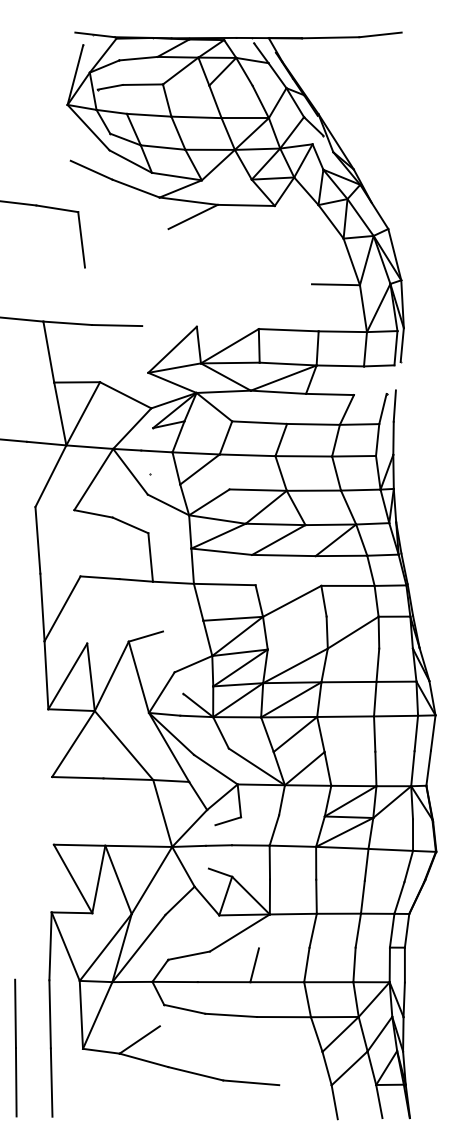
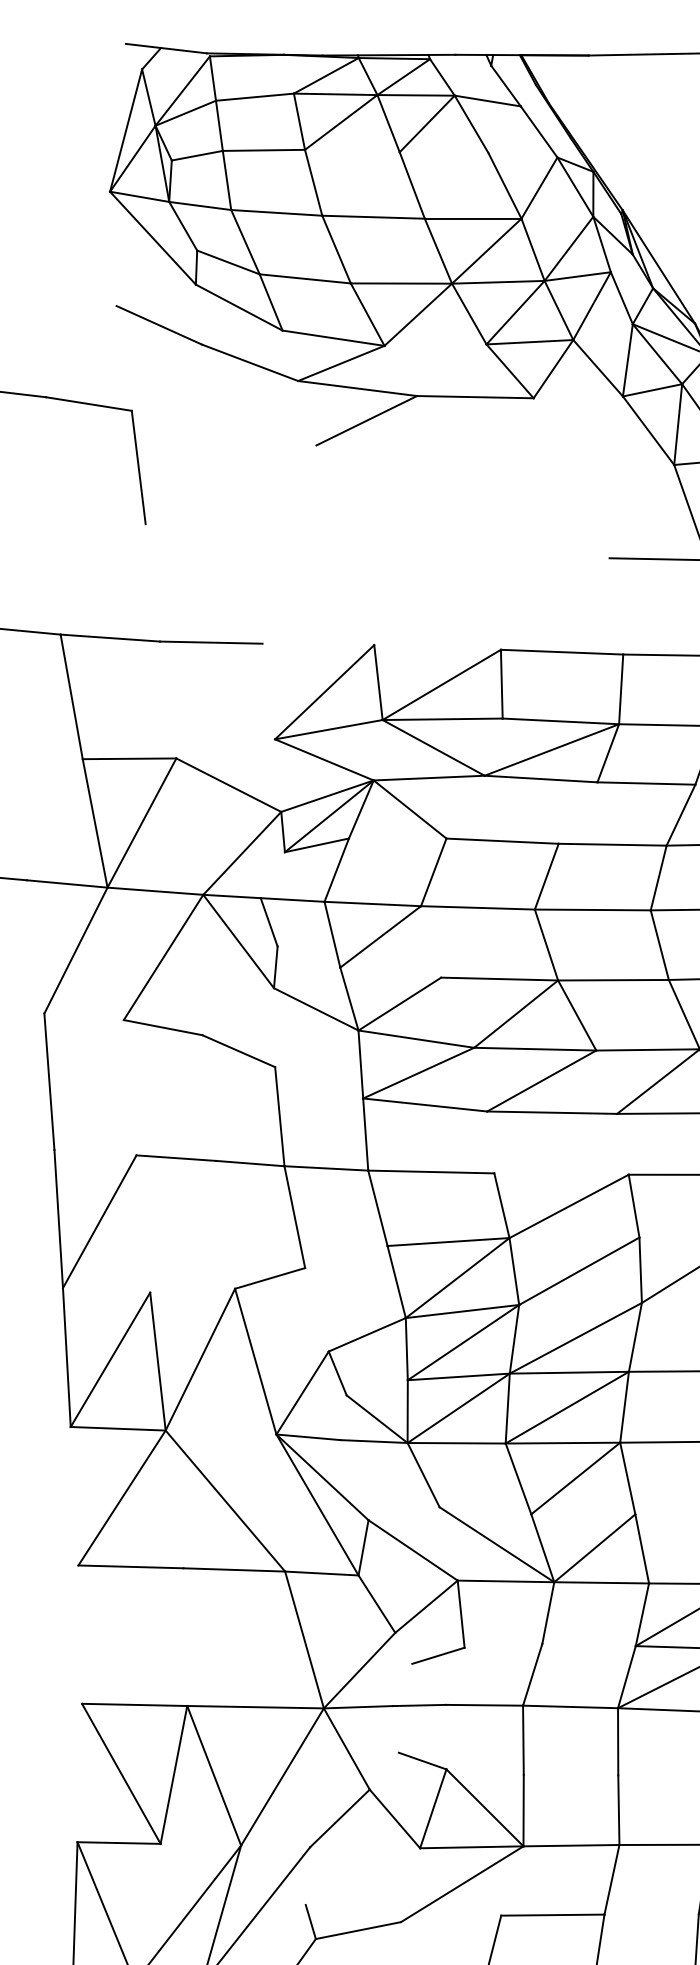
line: (157, 606) -> (293, 1216), added
line: (296, 632) -> (577, 1270), added
line: (283, 947) -> (551, 1913), added

